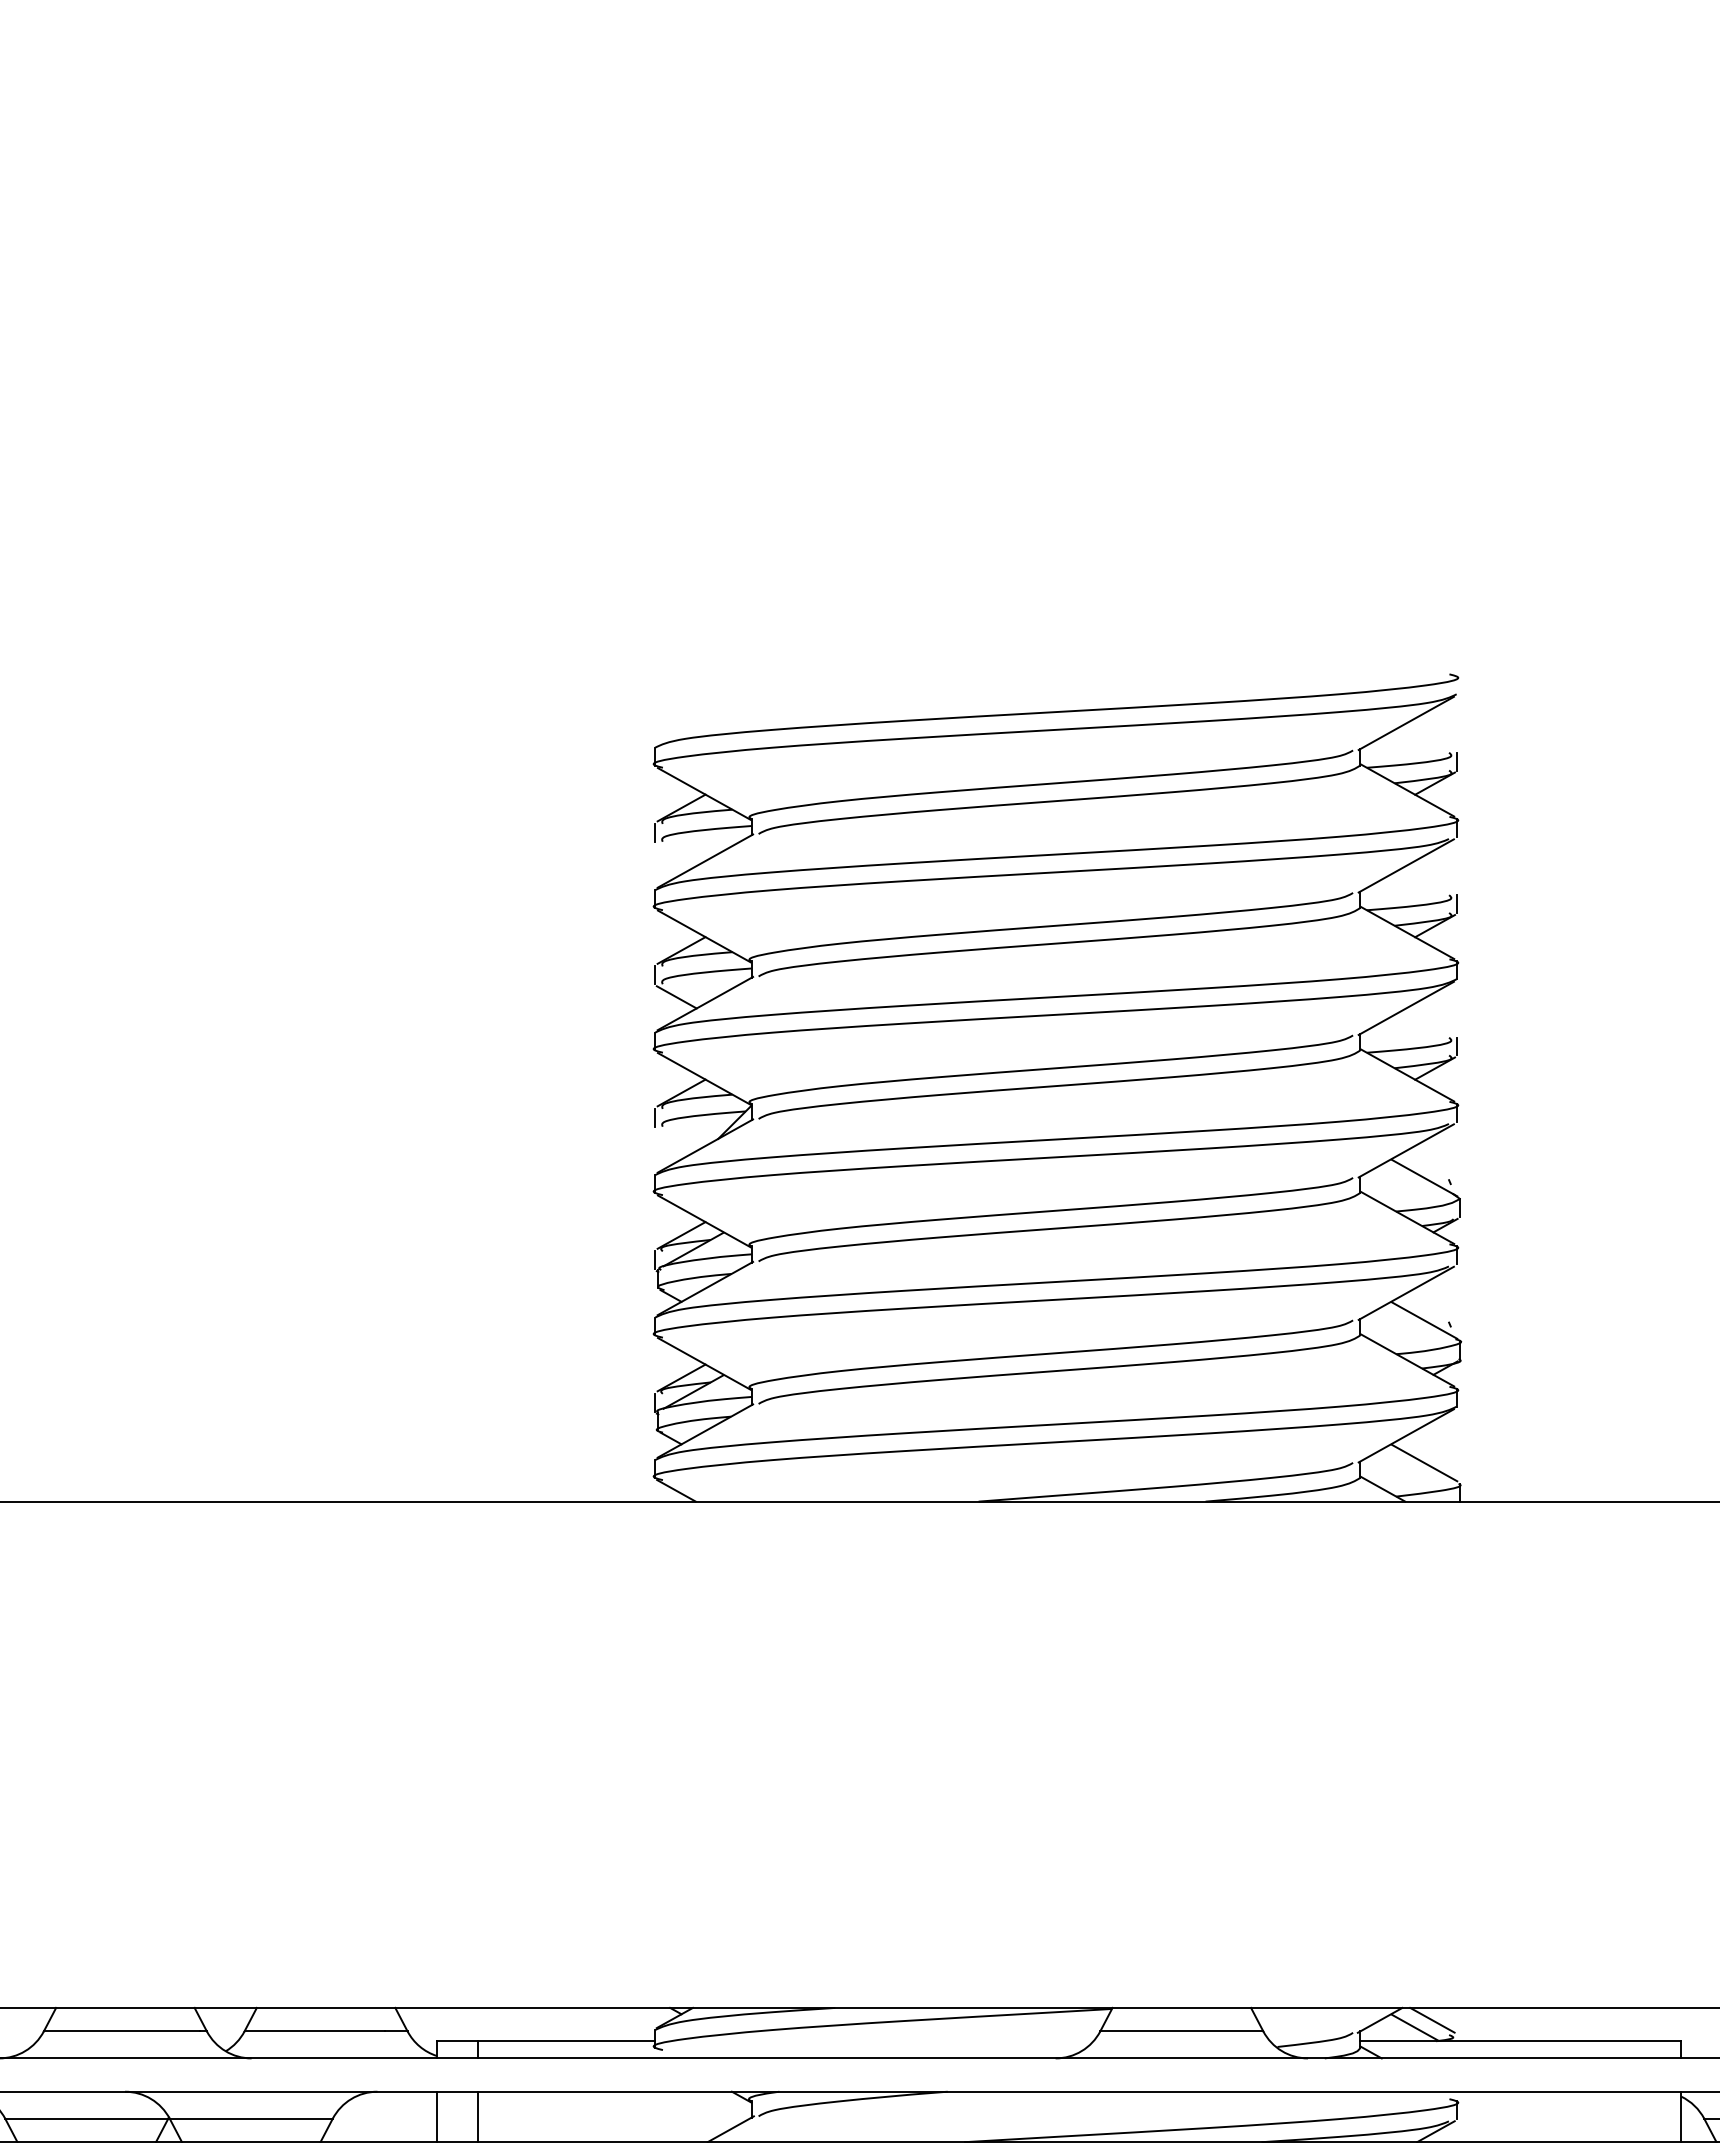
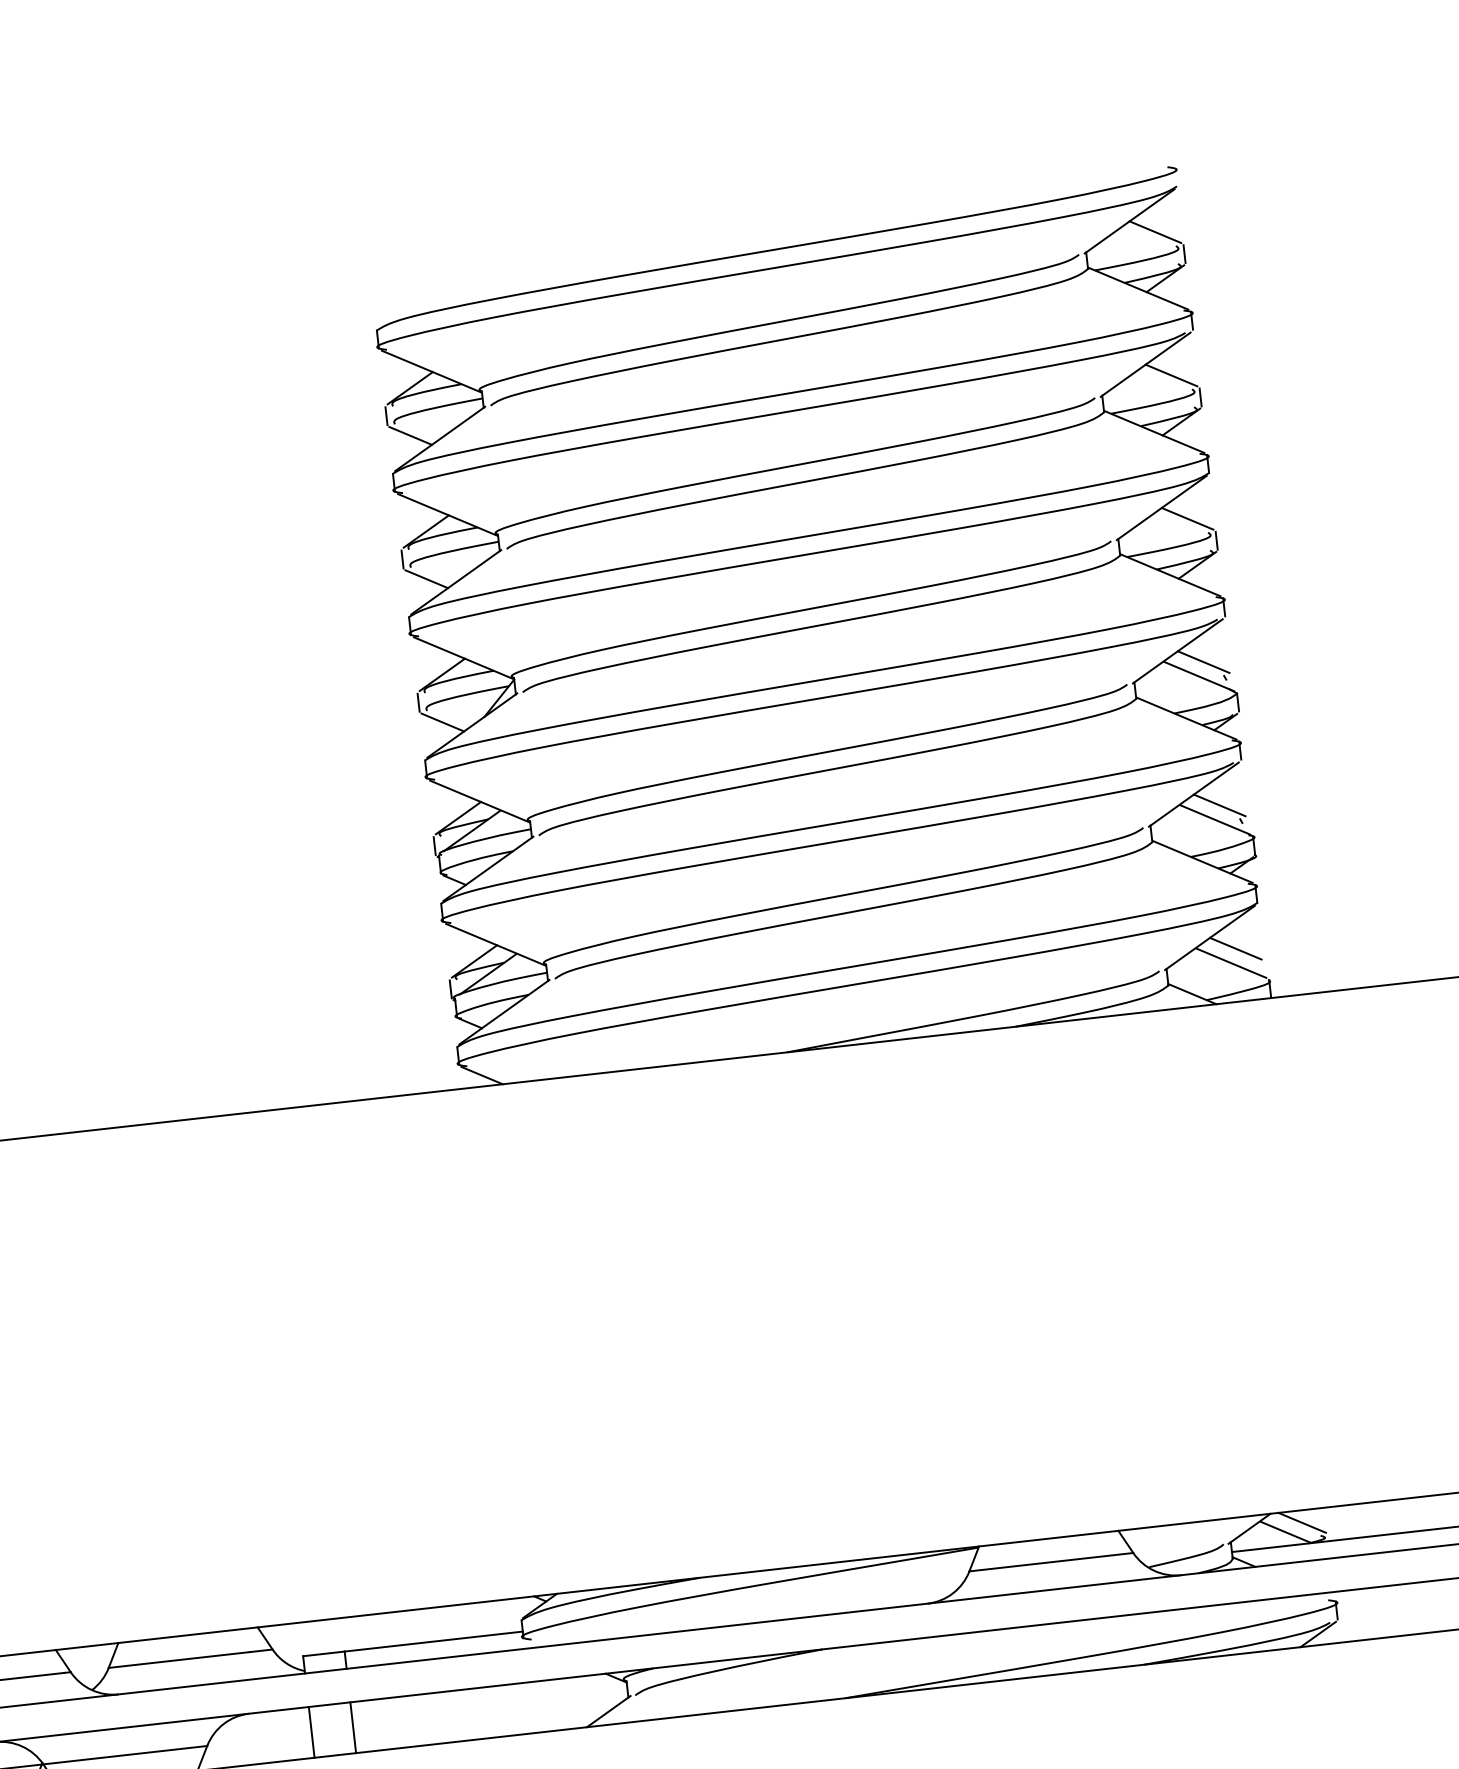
line: (1430, 736) -> (1155, 231), added
line: (676, 854) -> (410, 435), added
line: (1430, 878) -> (1171, 374), added
line: (1430, 1021) -> (1187, 518), added
line: (676, 1139) -> (442, 722), added
line: (1430, 1163) -> (1203, 661), added
line: (1430, 1306) -> (1219, 805), added
line: (1430, 1448) -> (1235, 947), added

